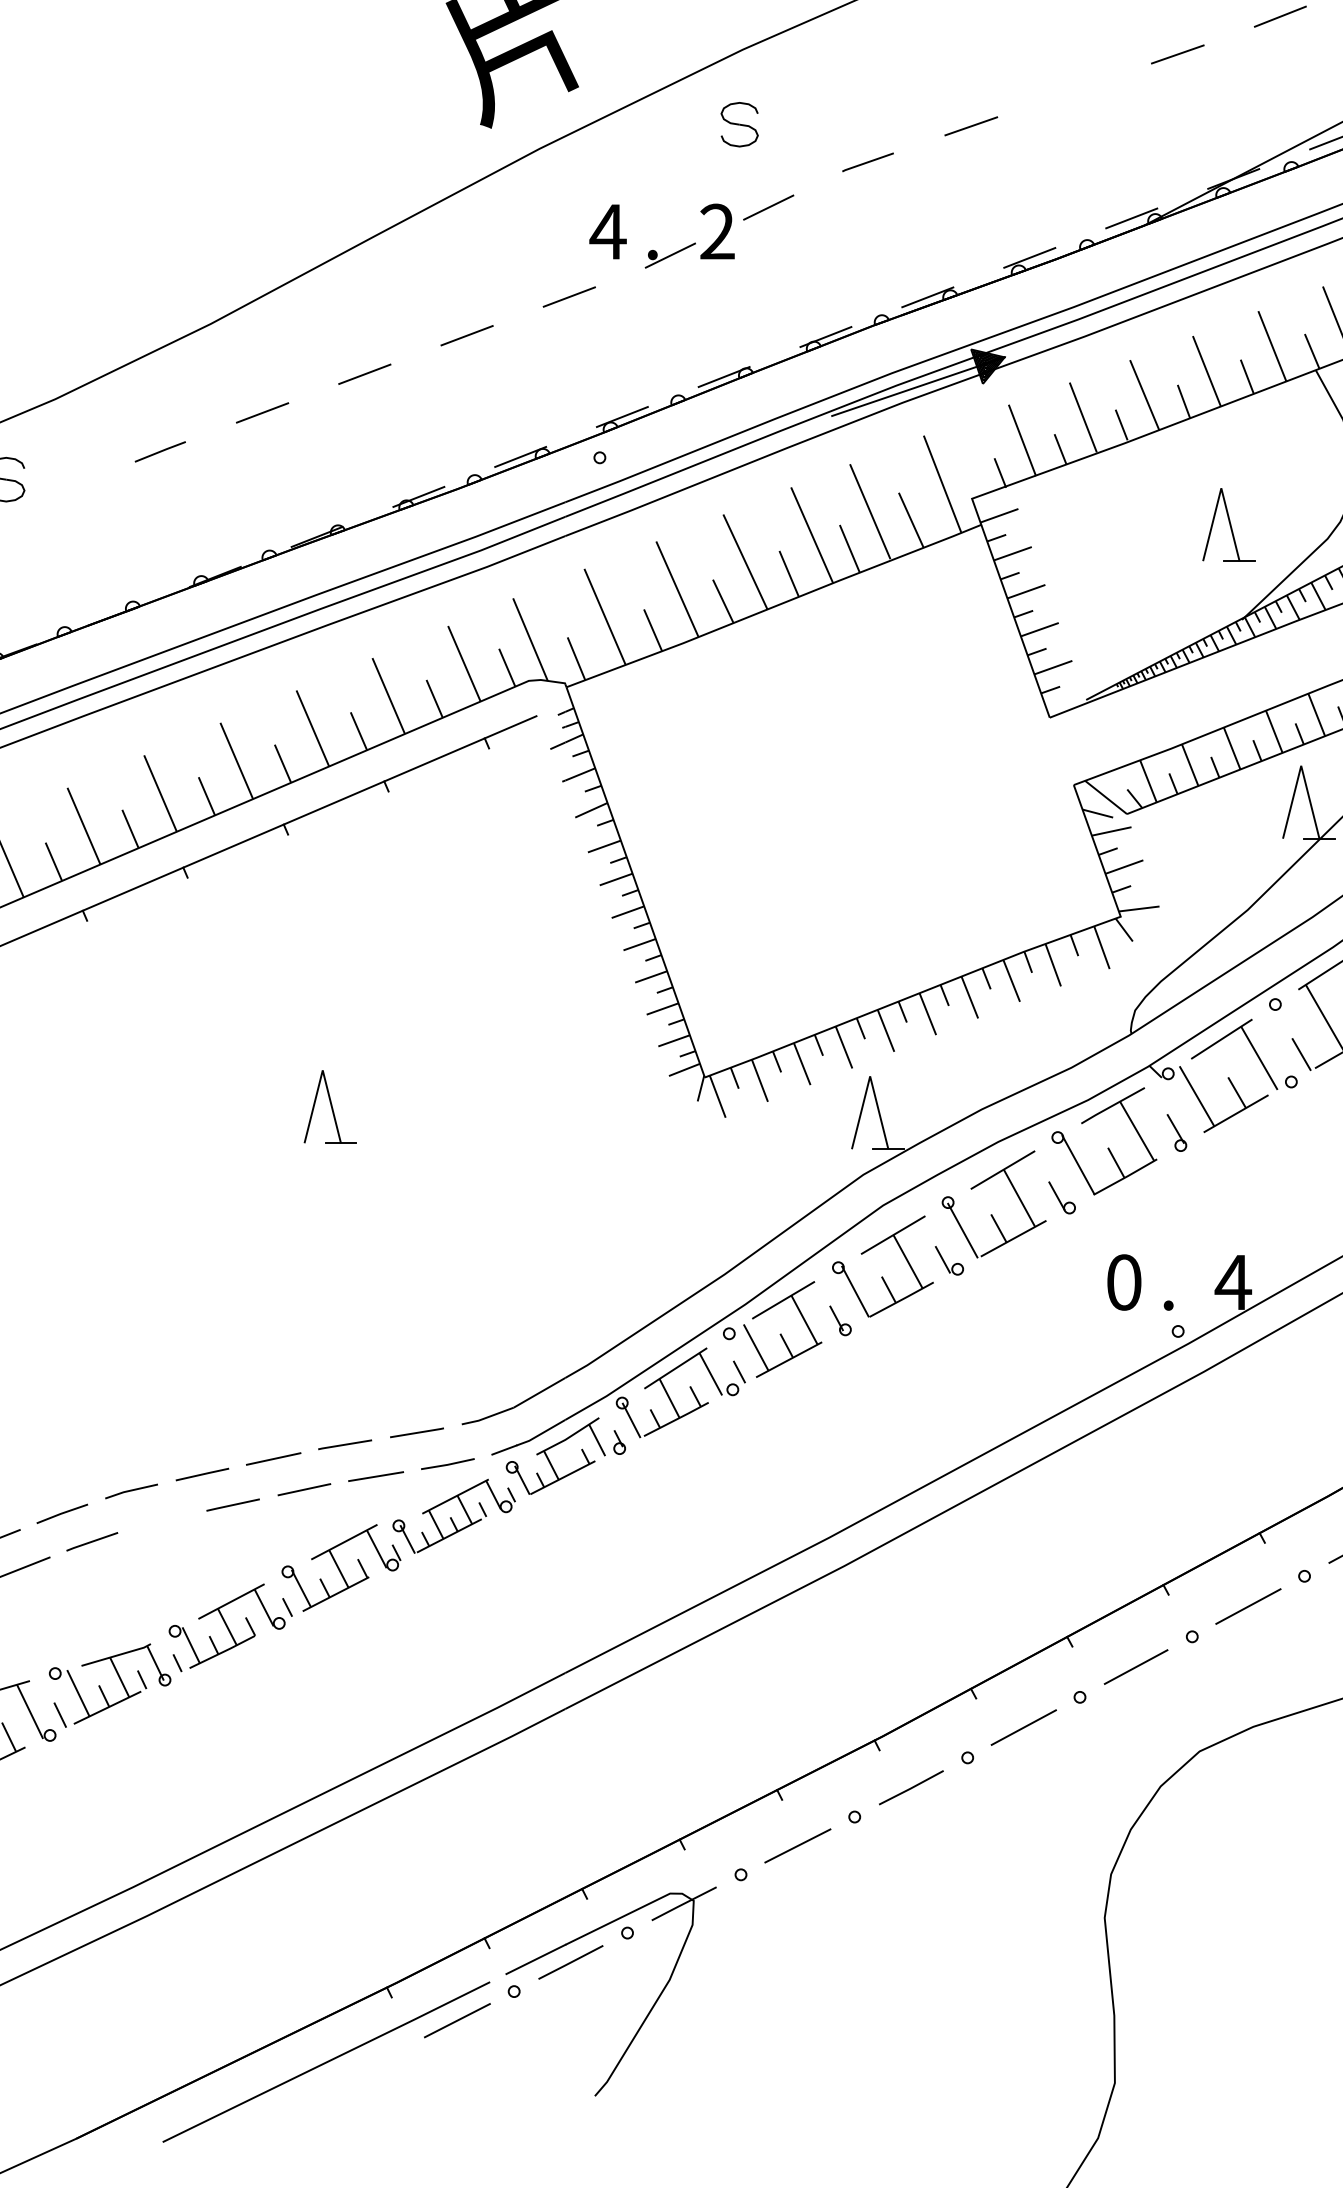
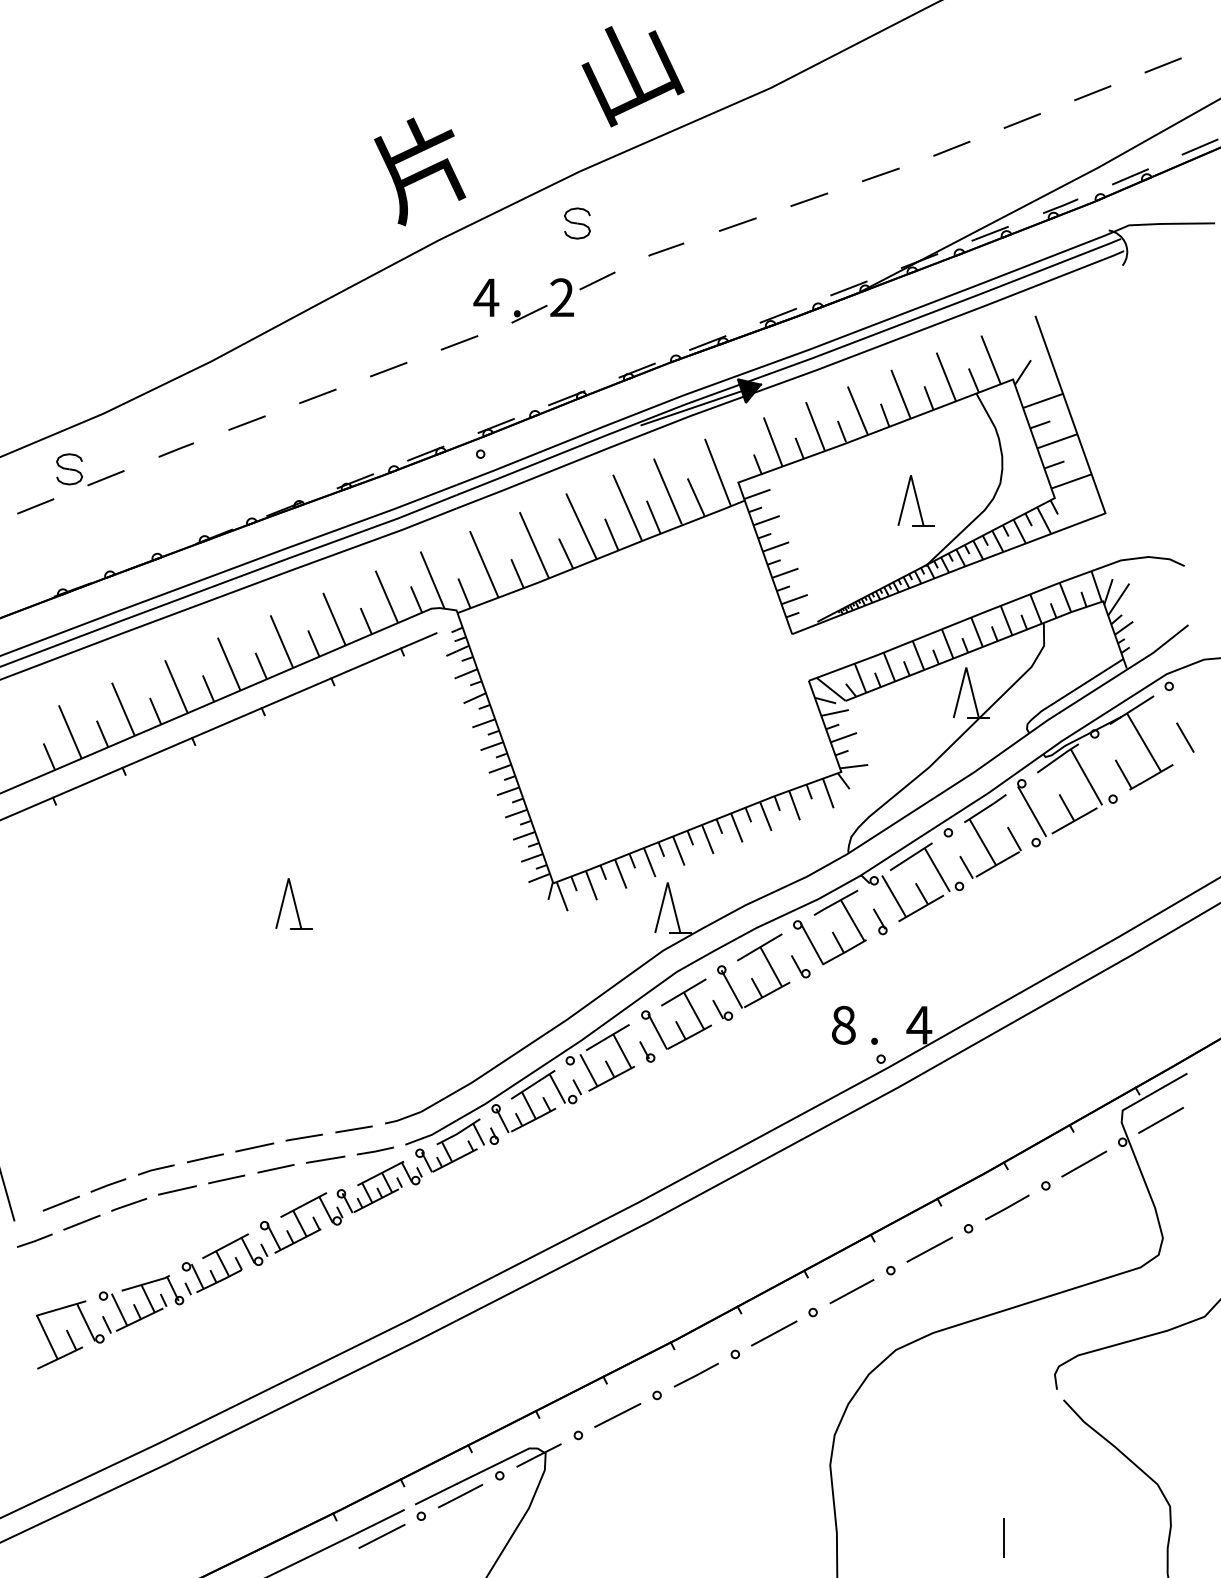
line: (1074, 89) -> (809, 199), added
line: (58, 492) -> (105, 478), added
text: (1123, 1281) -> (843, 1024), 0 -> 8
line: (160, 1521) -> (176, 1190), added

